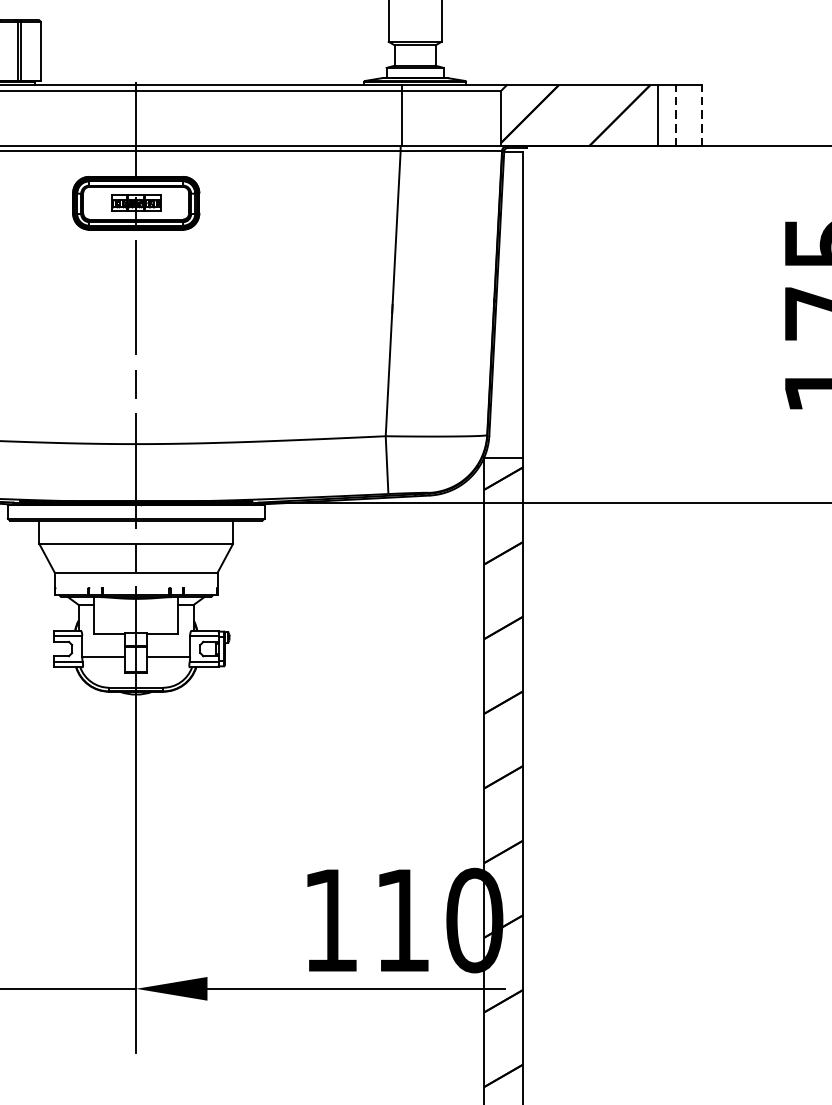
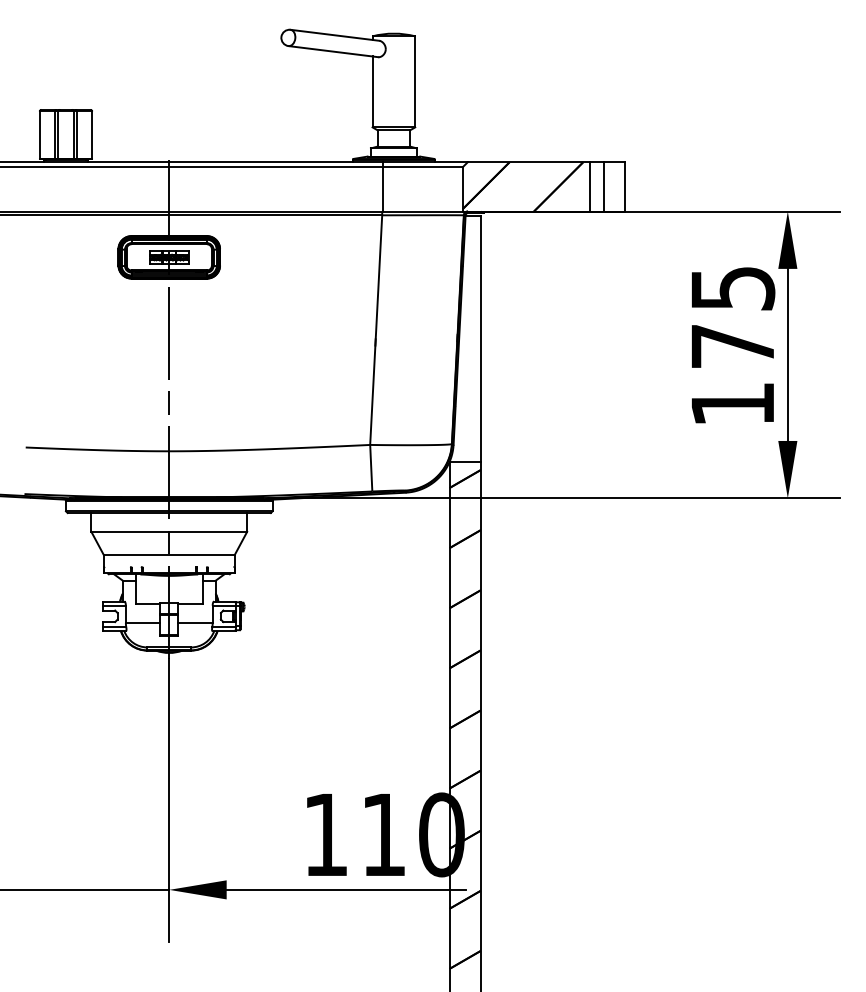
line: (675, 115) -> (603, 186), dashed -> solid
line: (701, 115) -> (624, 186), dashed -> solid

